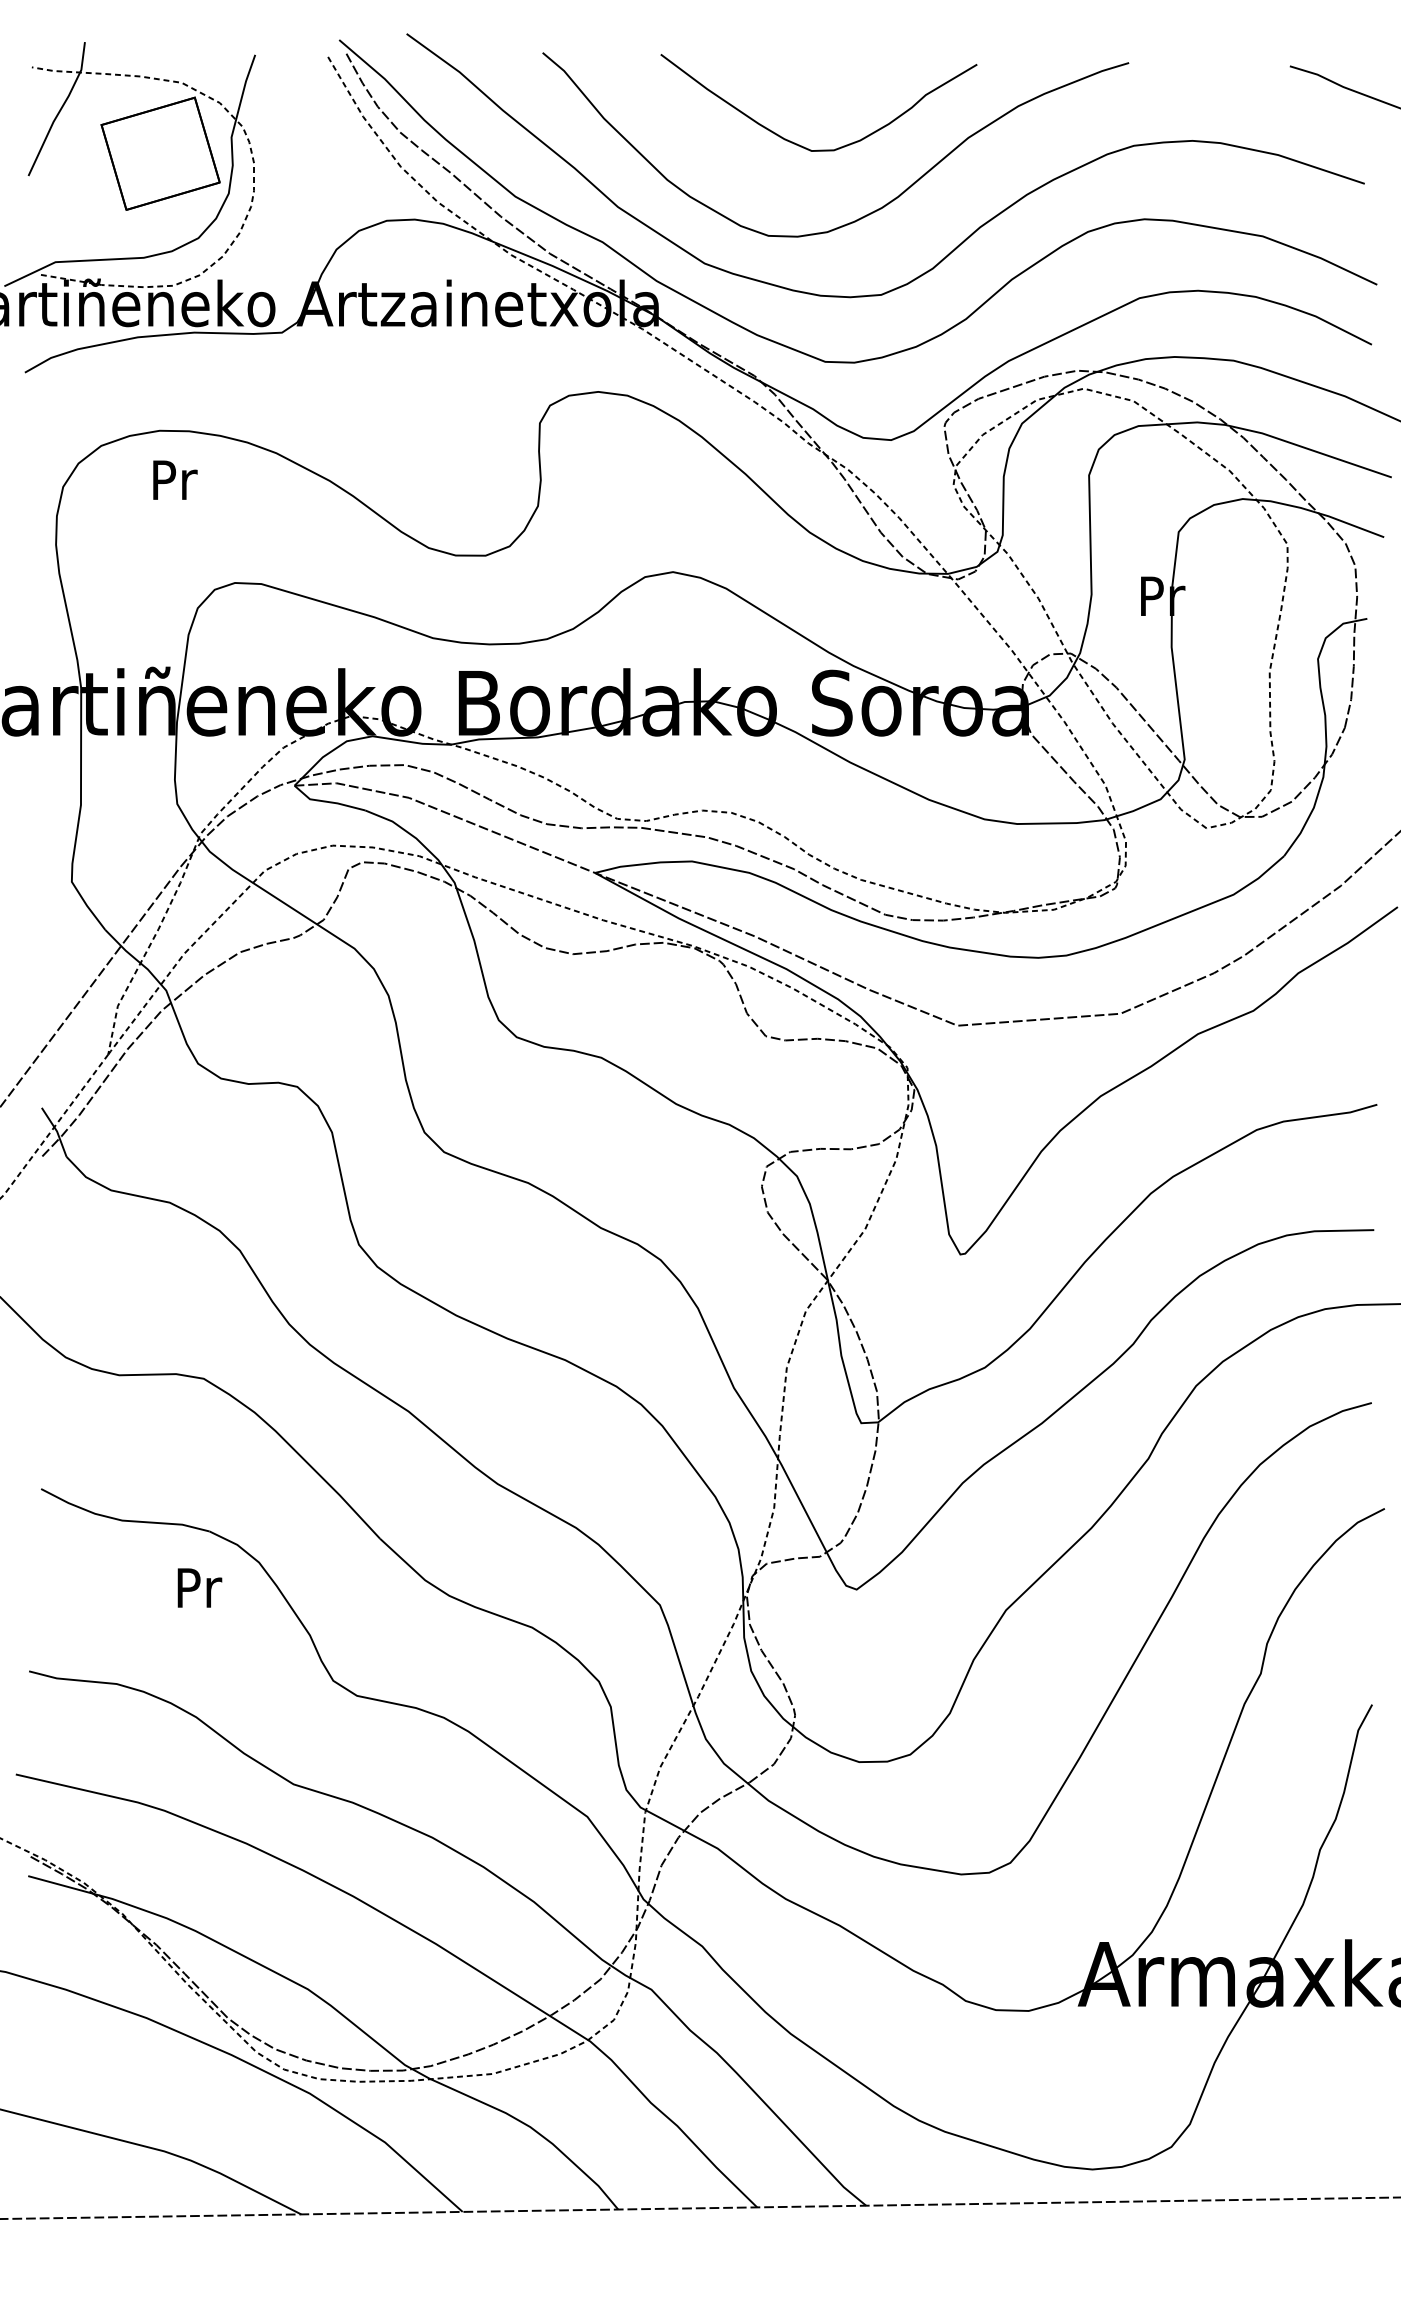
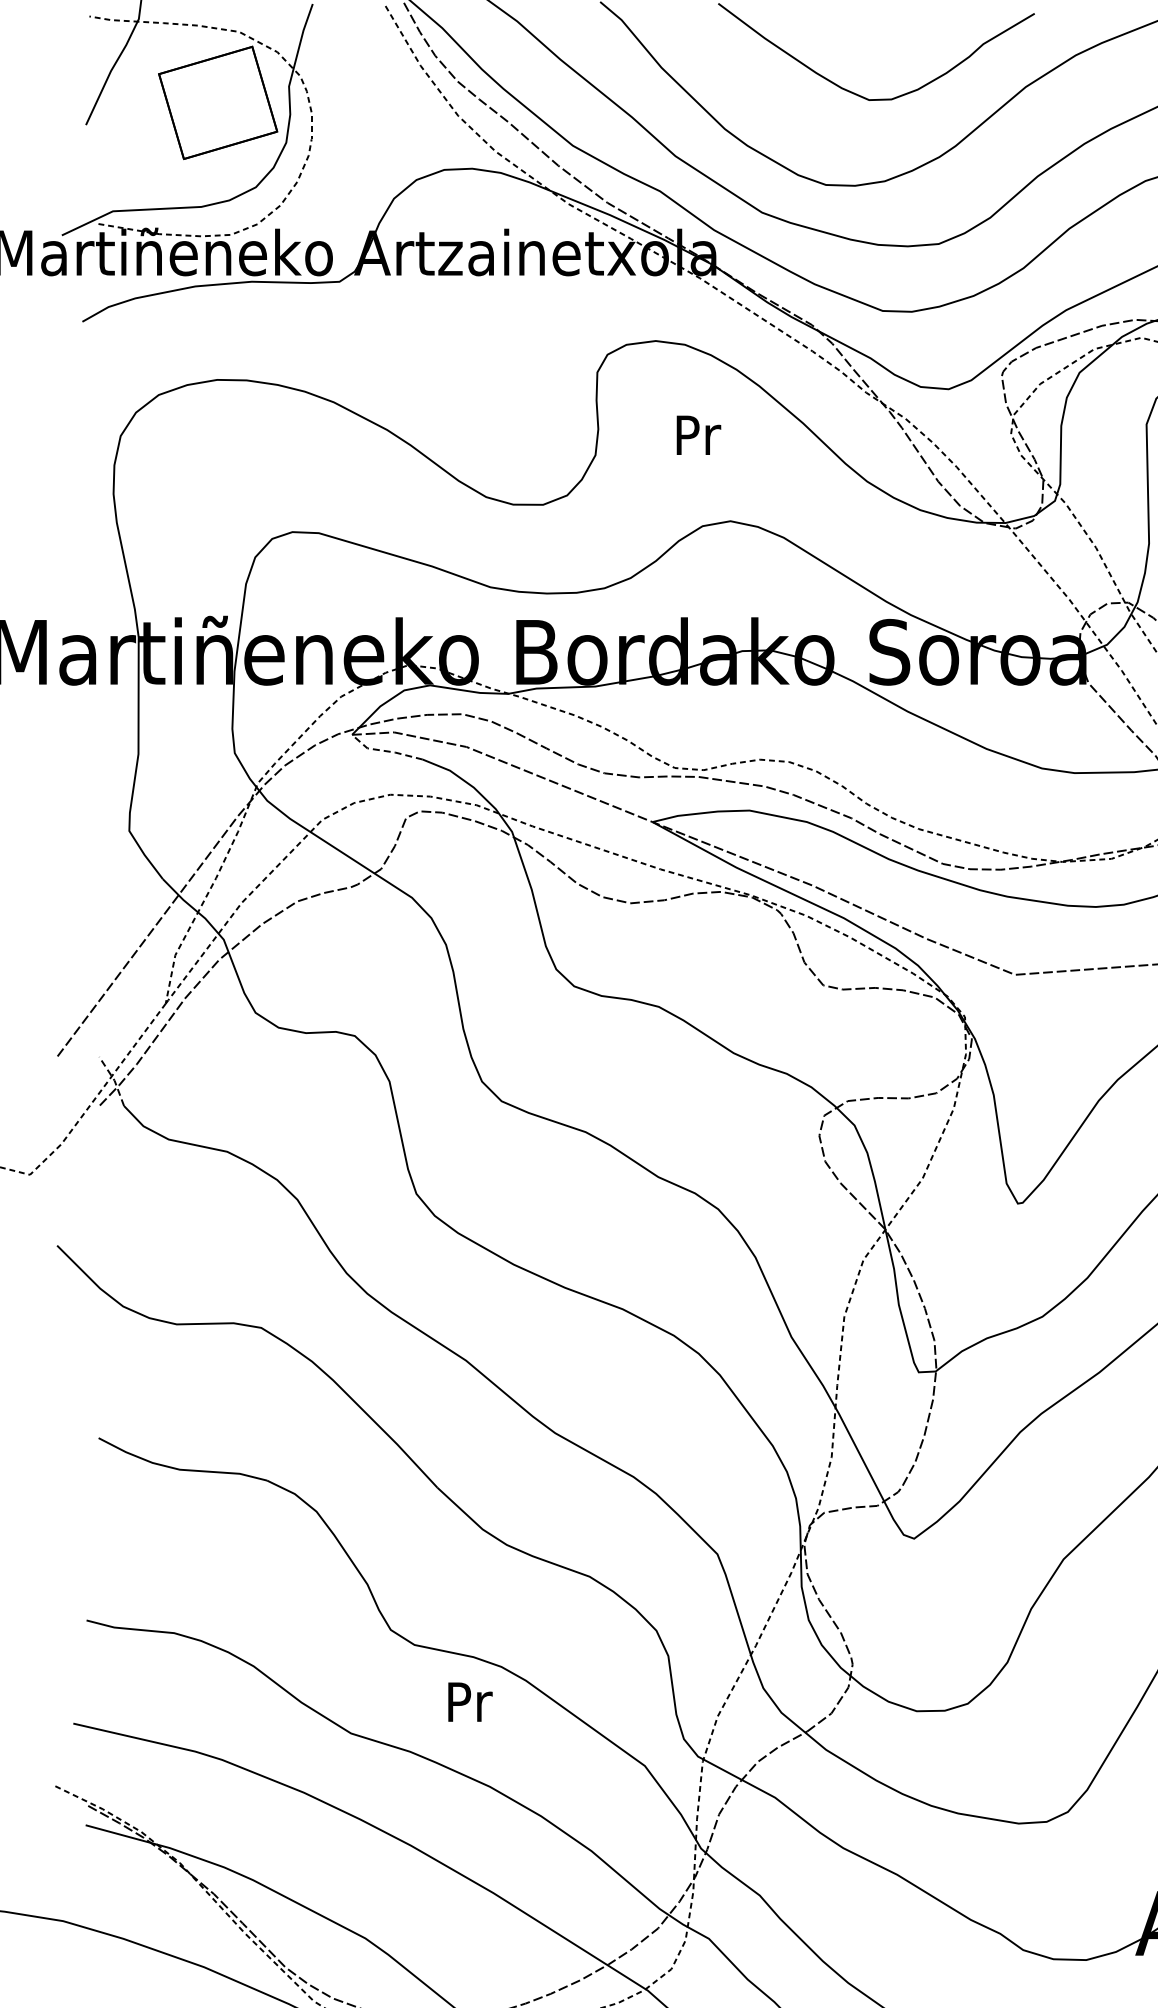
text: (175, 479) -> (699, 434), moved
line: (327, 801) -> (385, 750), solid -> dashed
line: (57, 1131) -> (115, 1080), solid -> dashed
text: (199, 1587) -> (470, 1701), moved

